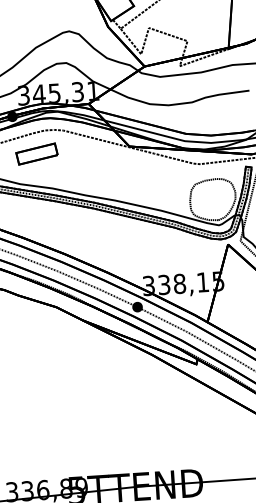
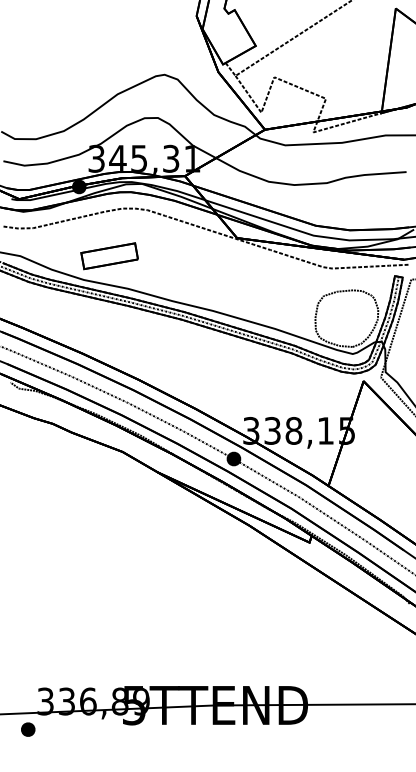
part: (36, 154) -> (109, 256), moved

